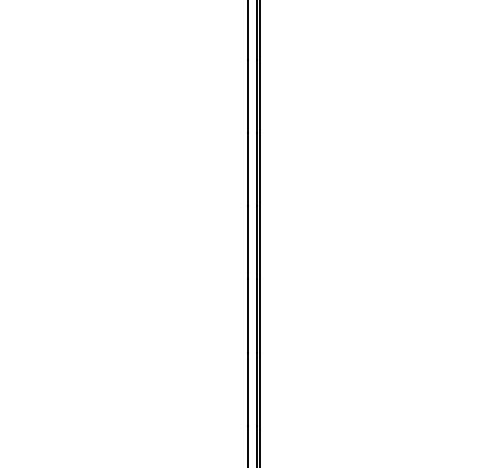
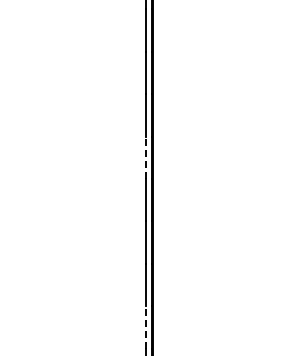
line: (247, 96) -> (146, 157), solid -> dashed
line: (247, 387) -> (146, 326), solid -> dashed

